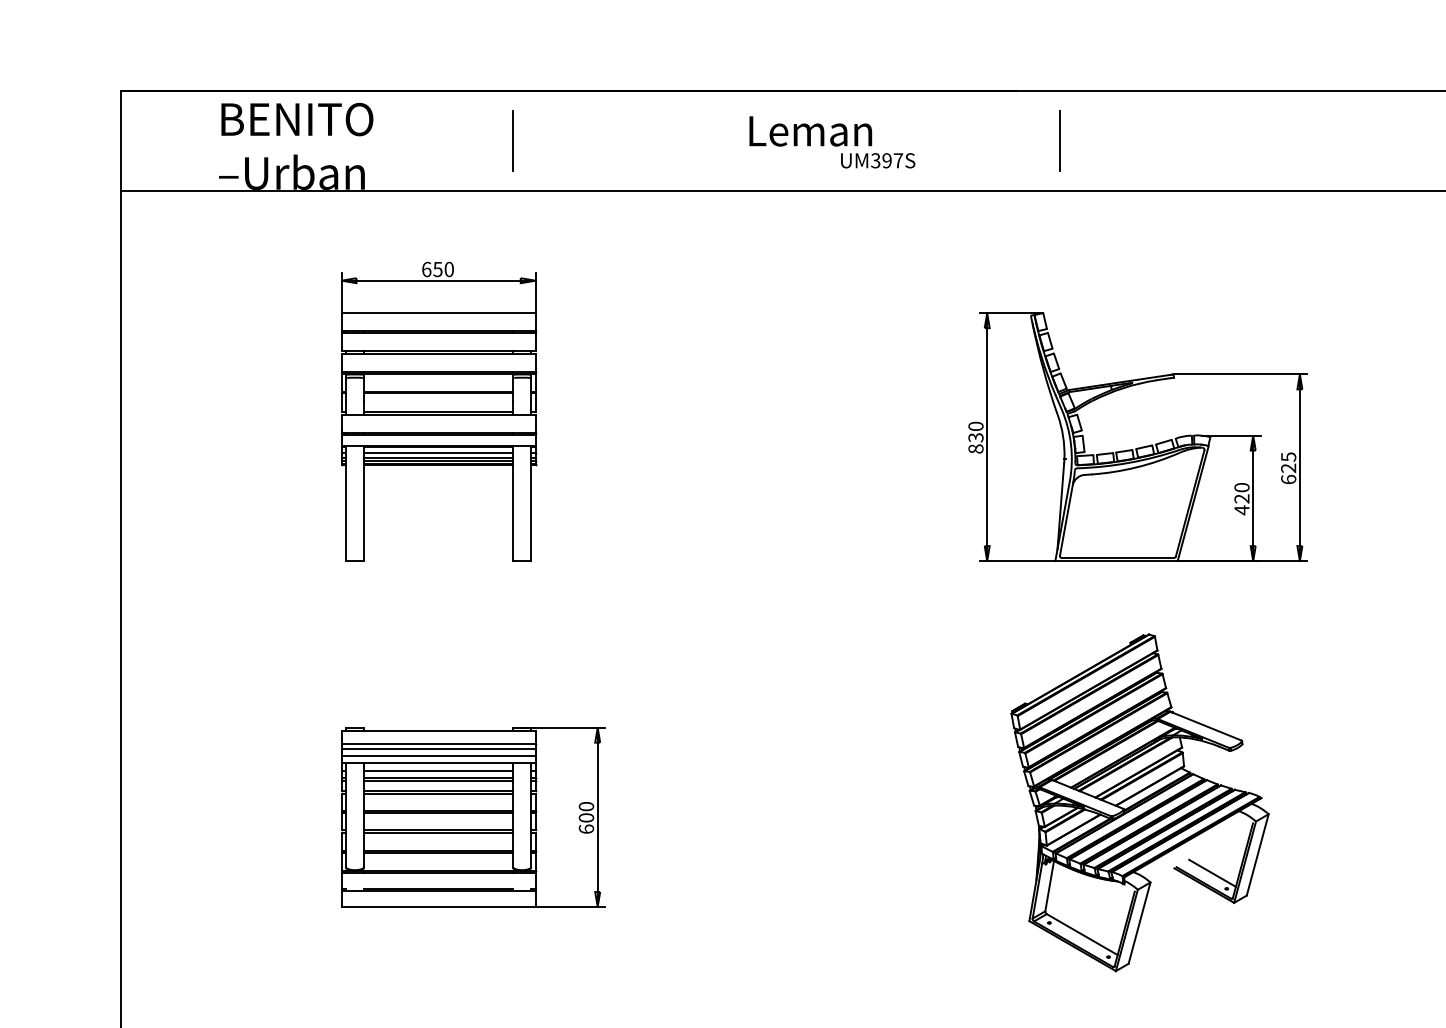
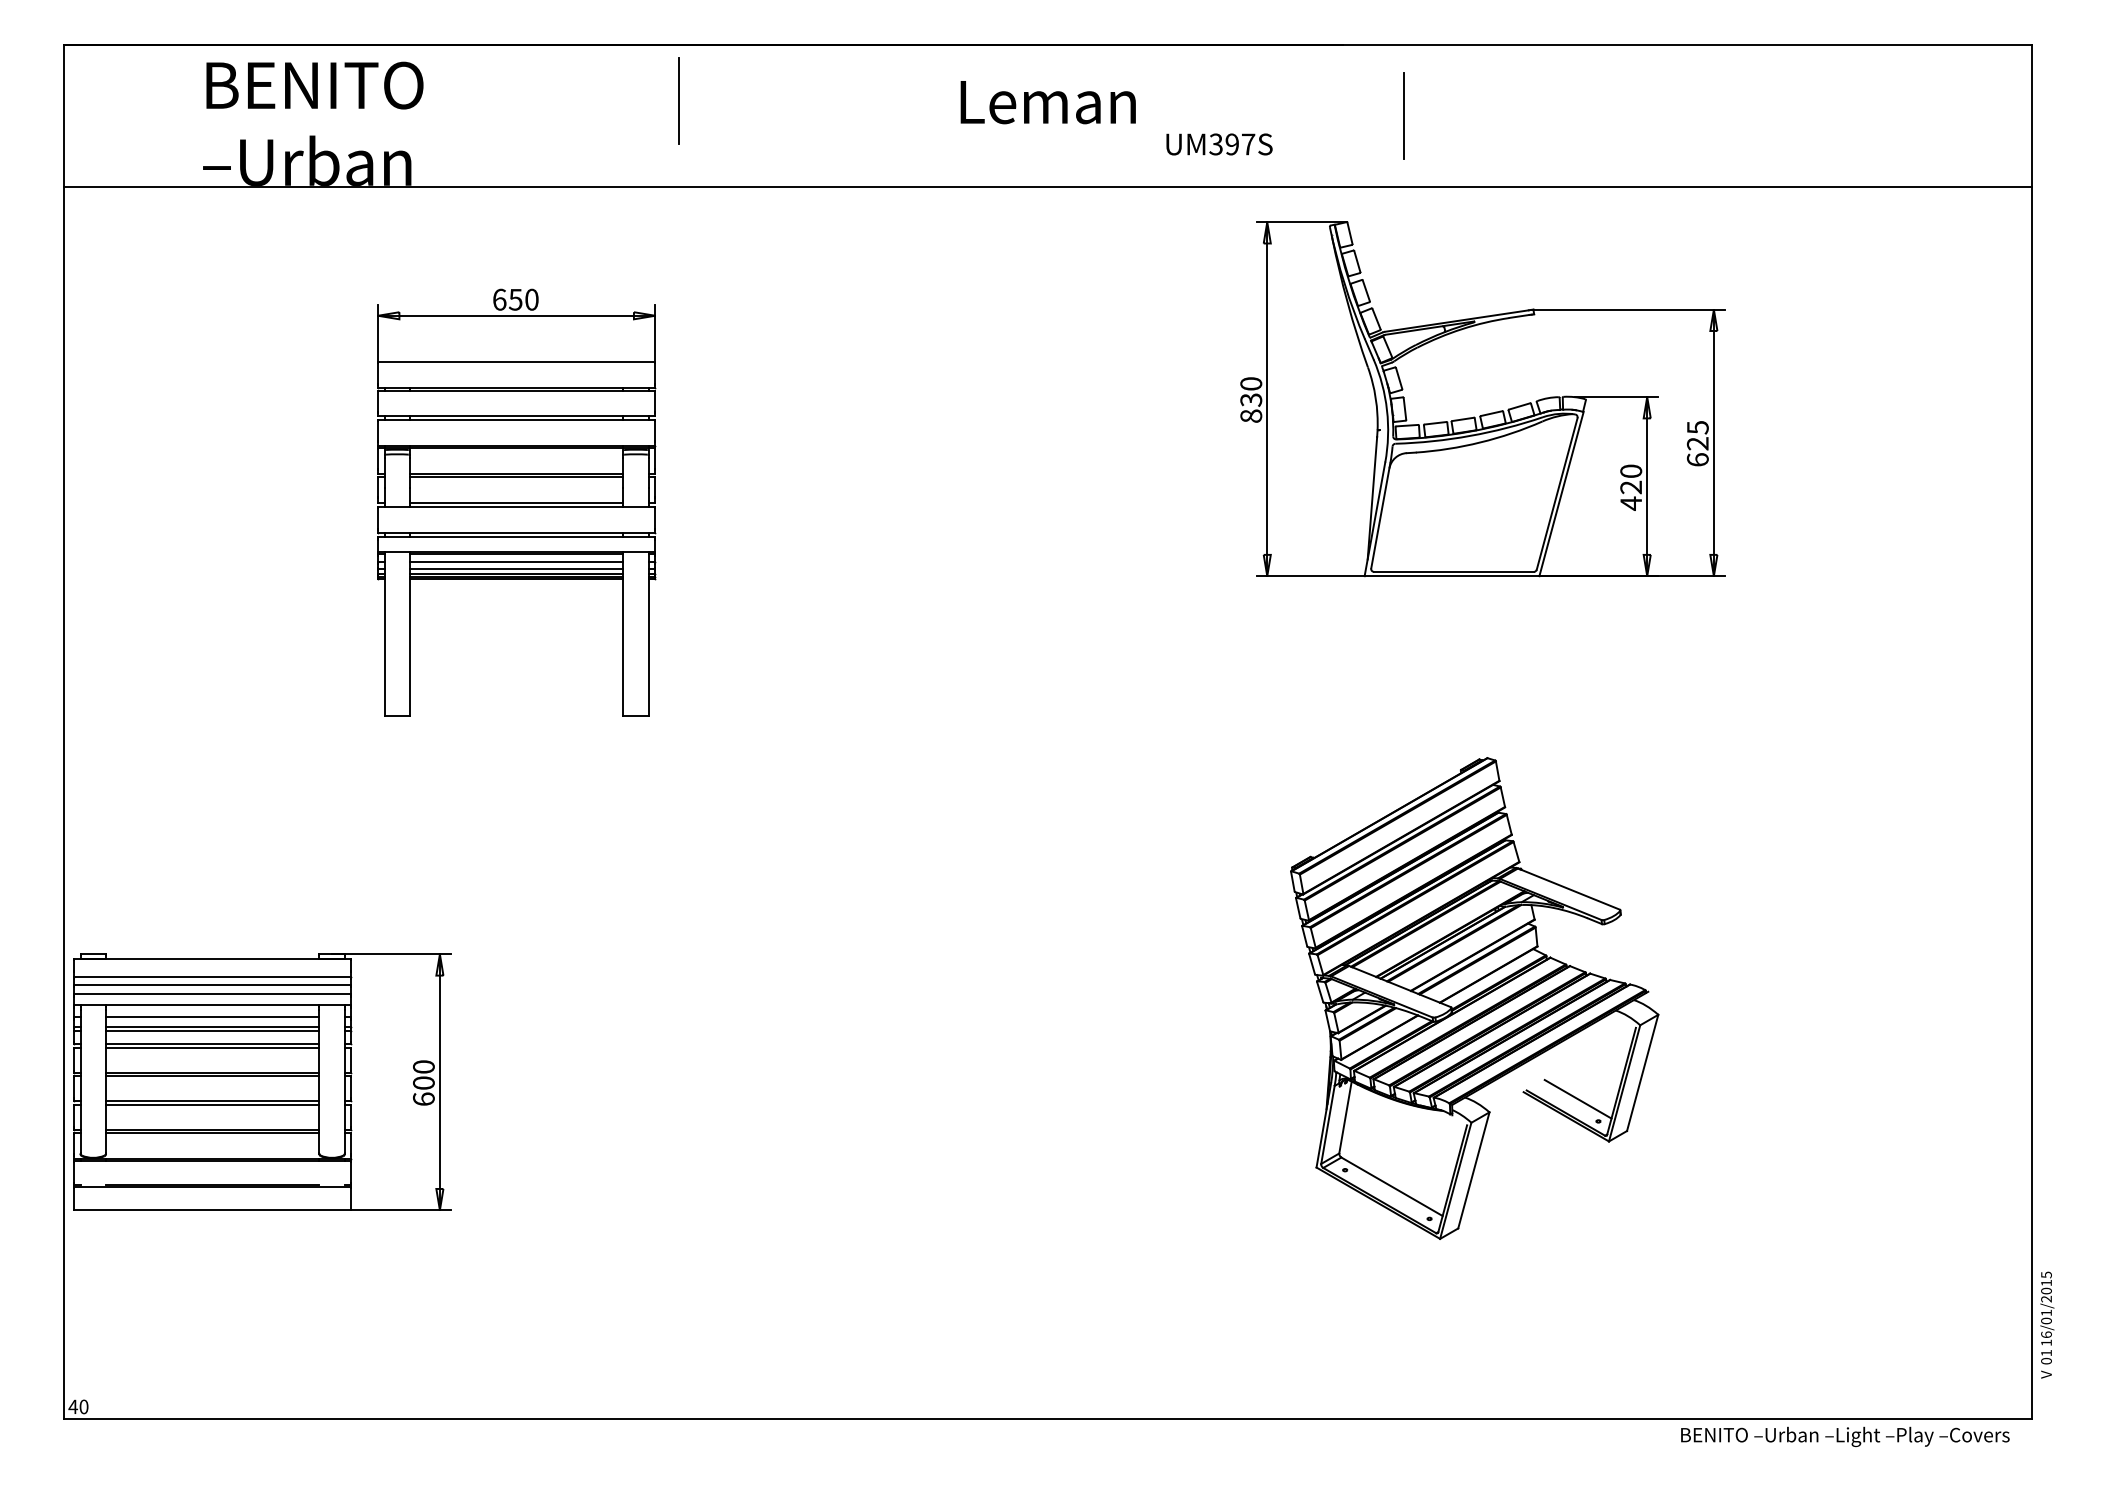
line: (511, 140) -> (678, 100), moved
text: (878, 160) -> (1219, 144), moved
part: (1137, 437) -> (1482, 399), moved
part: (1139, 802) -> (1474, 998), moved
part: (473, 816) -> (262, 1081), moved

